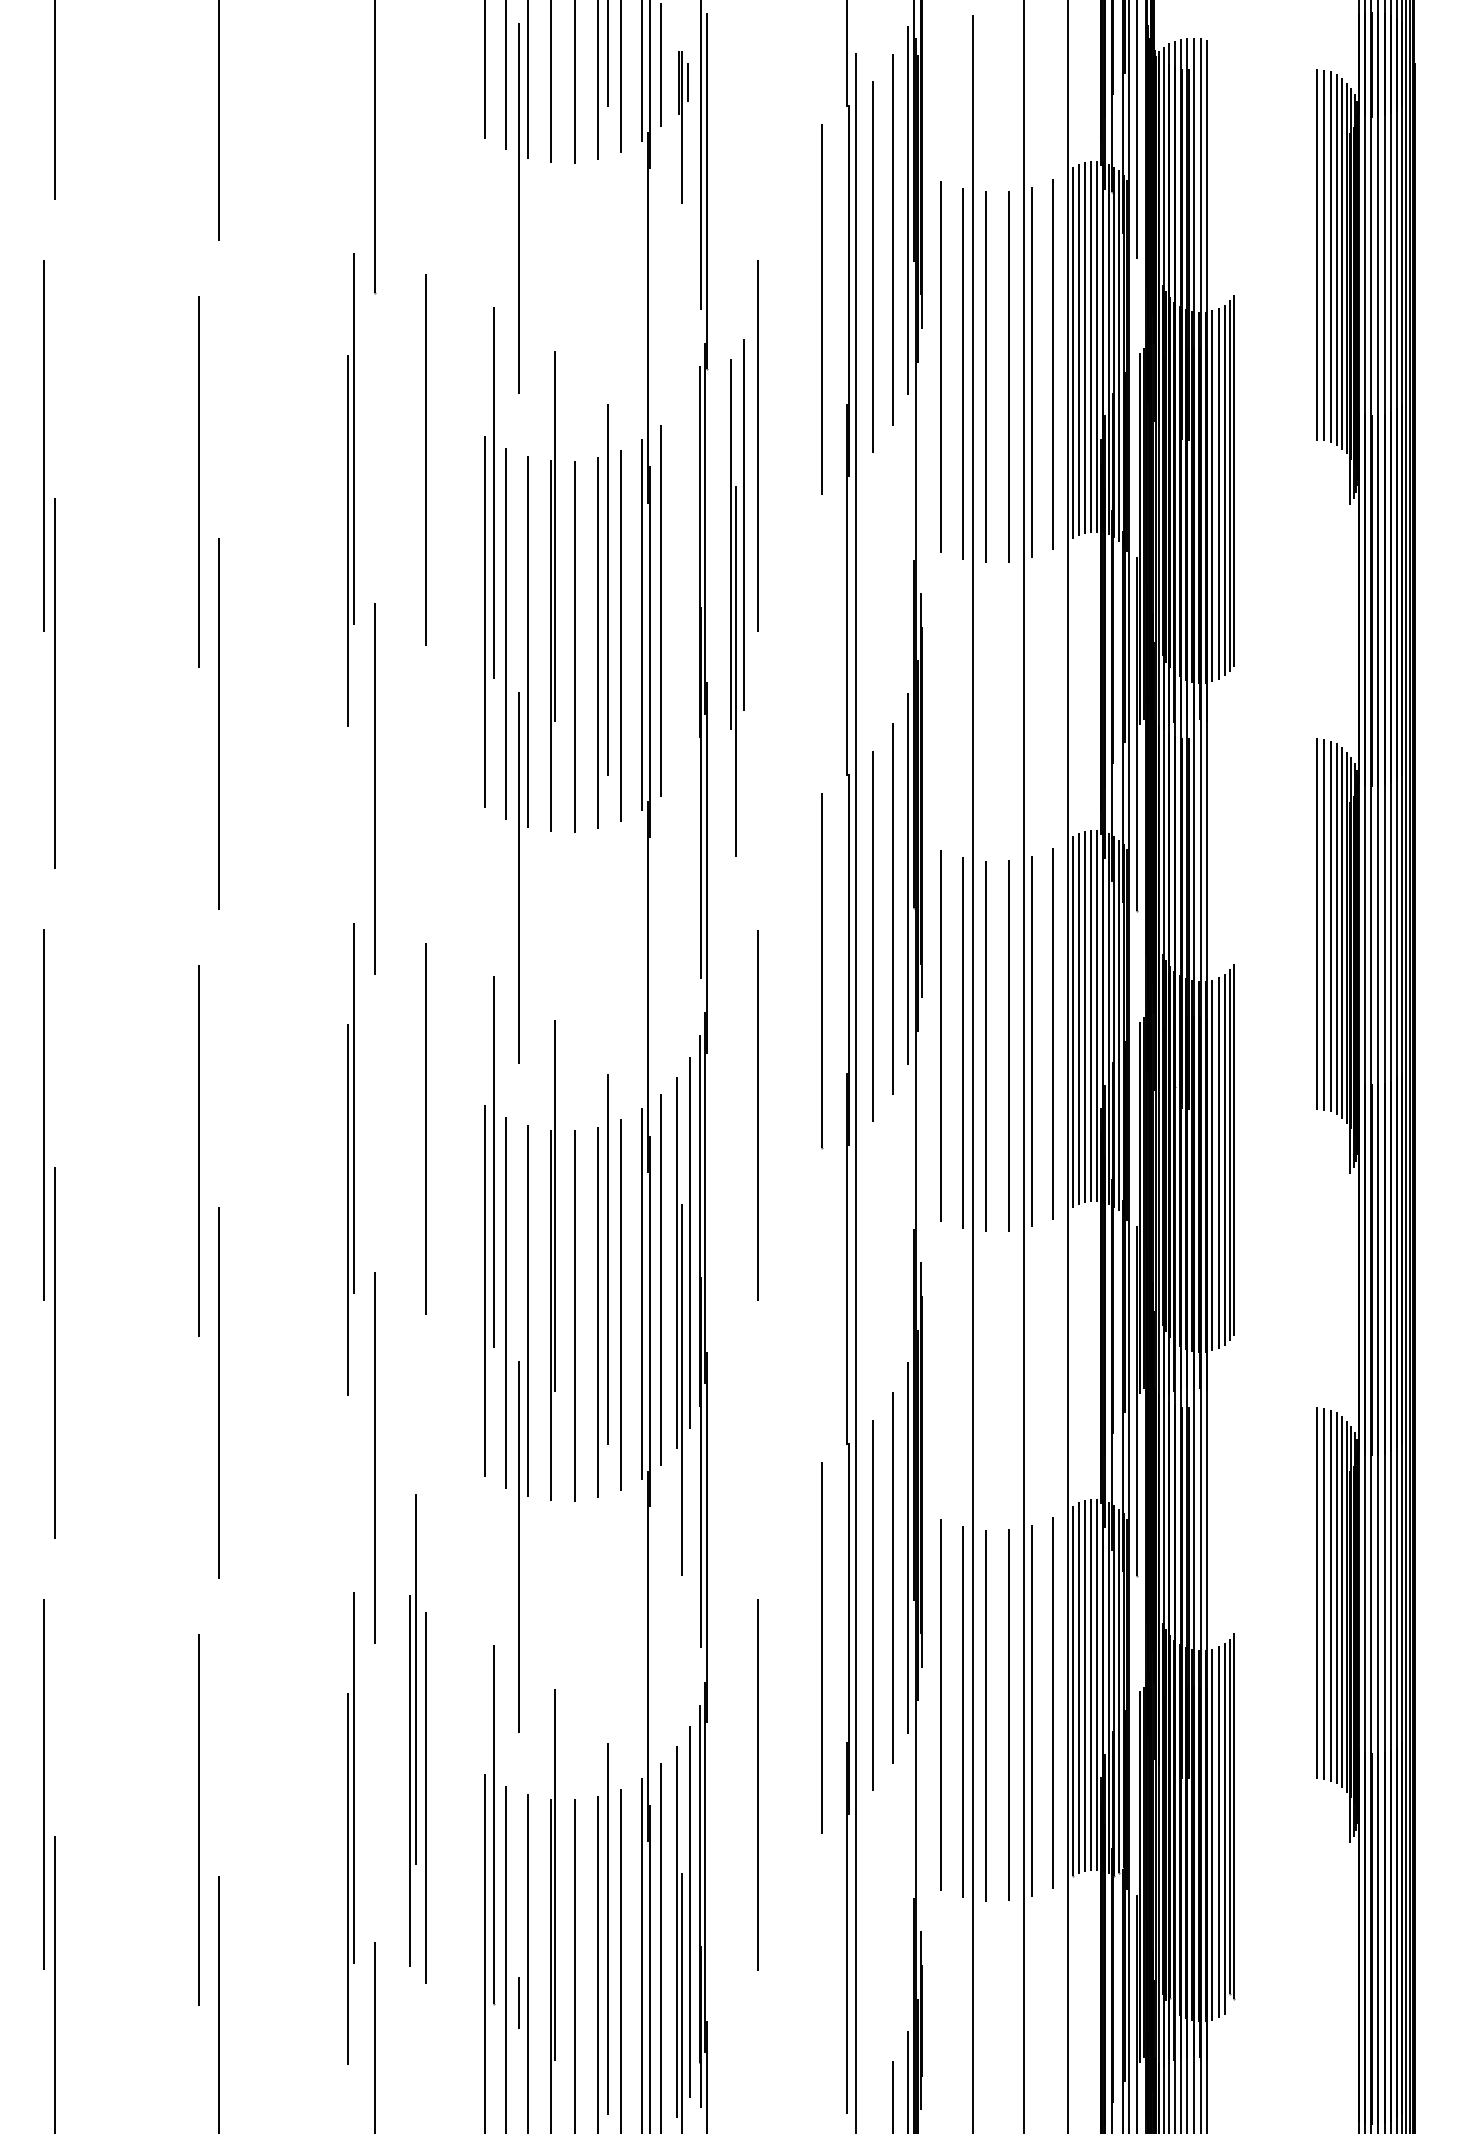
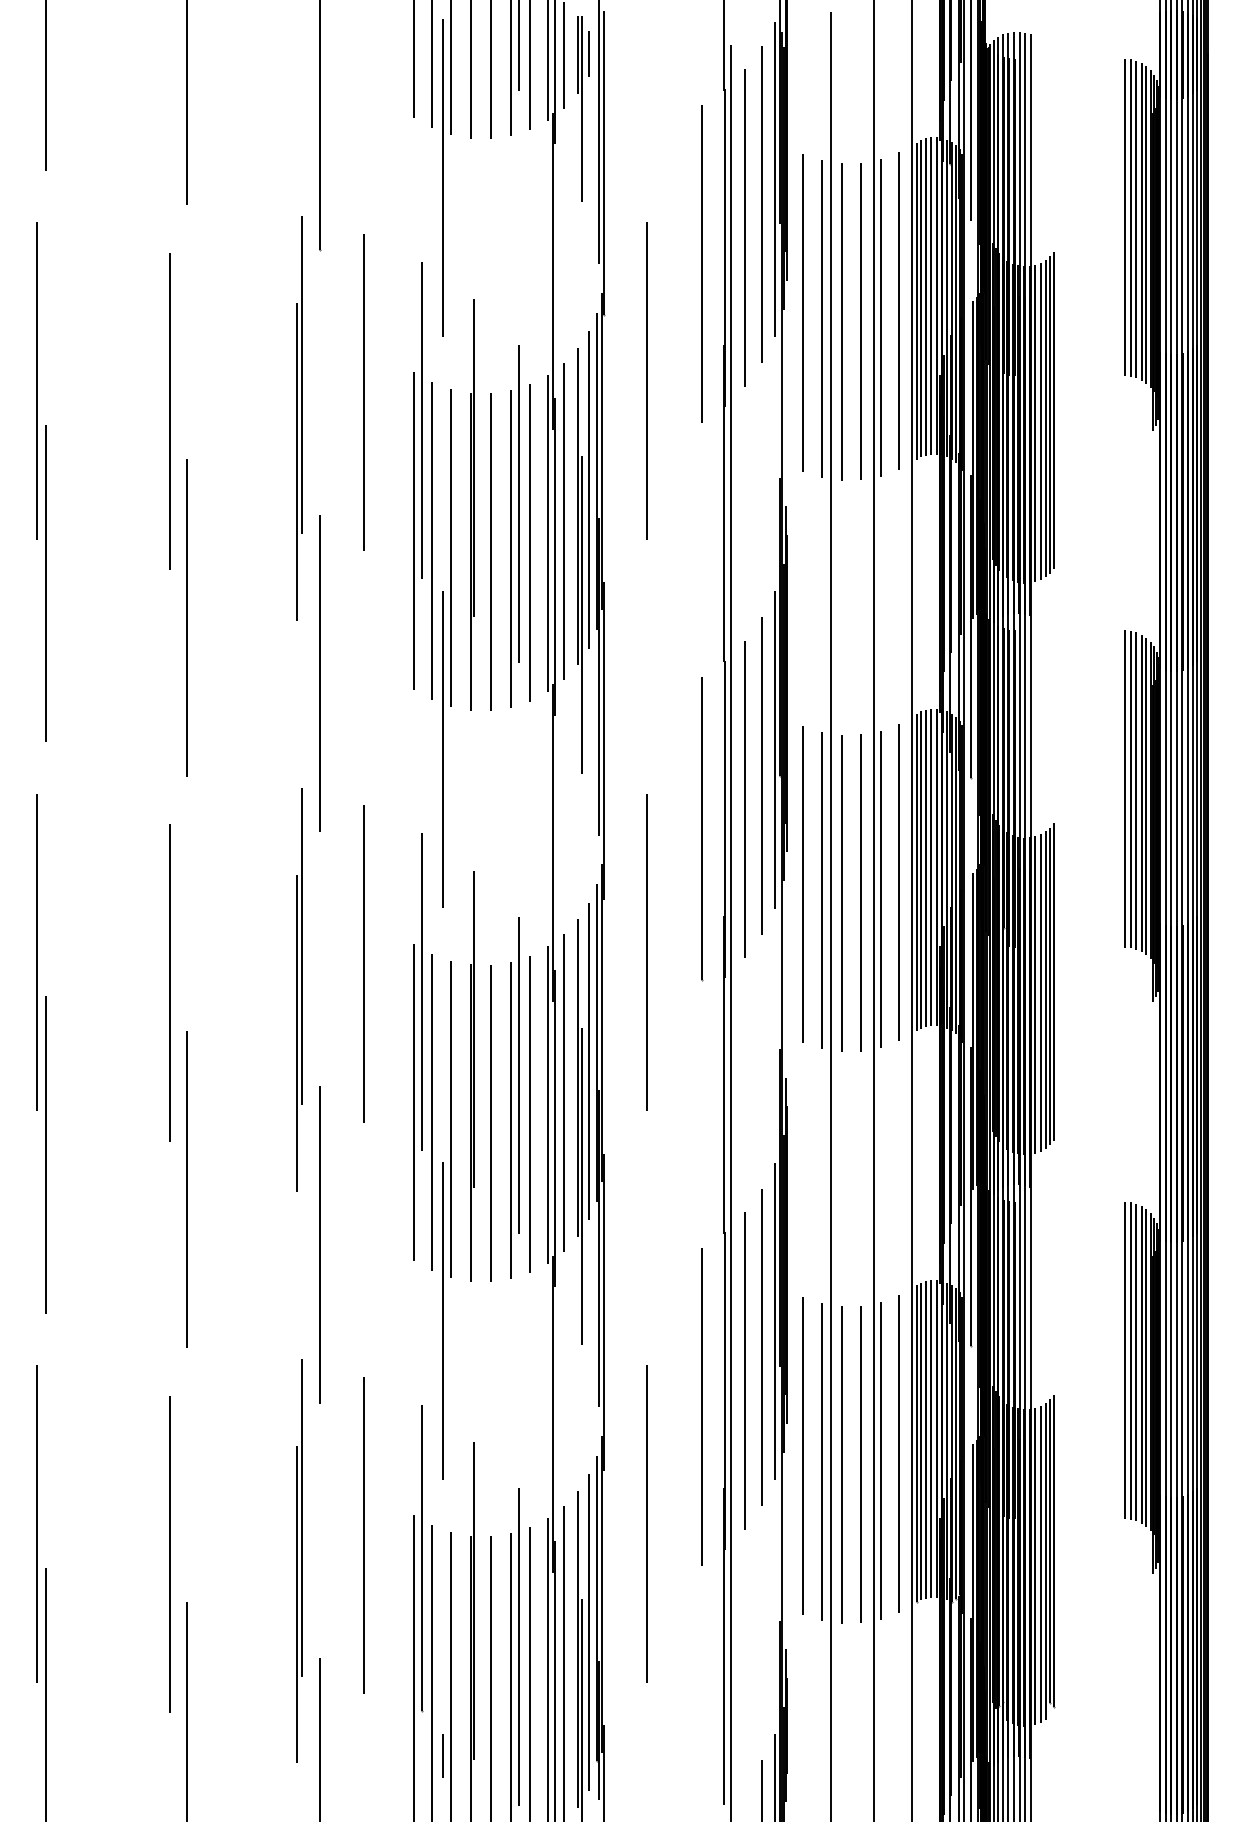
part: (683, 127) -> (583, 108), size x1.43
part: (737, 597) -> (583, 551), moved
part: (412, 1730) -> (352, 1477), removed
line: (518, 2002) -> (442, 1755), moved

